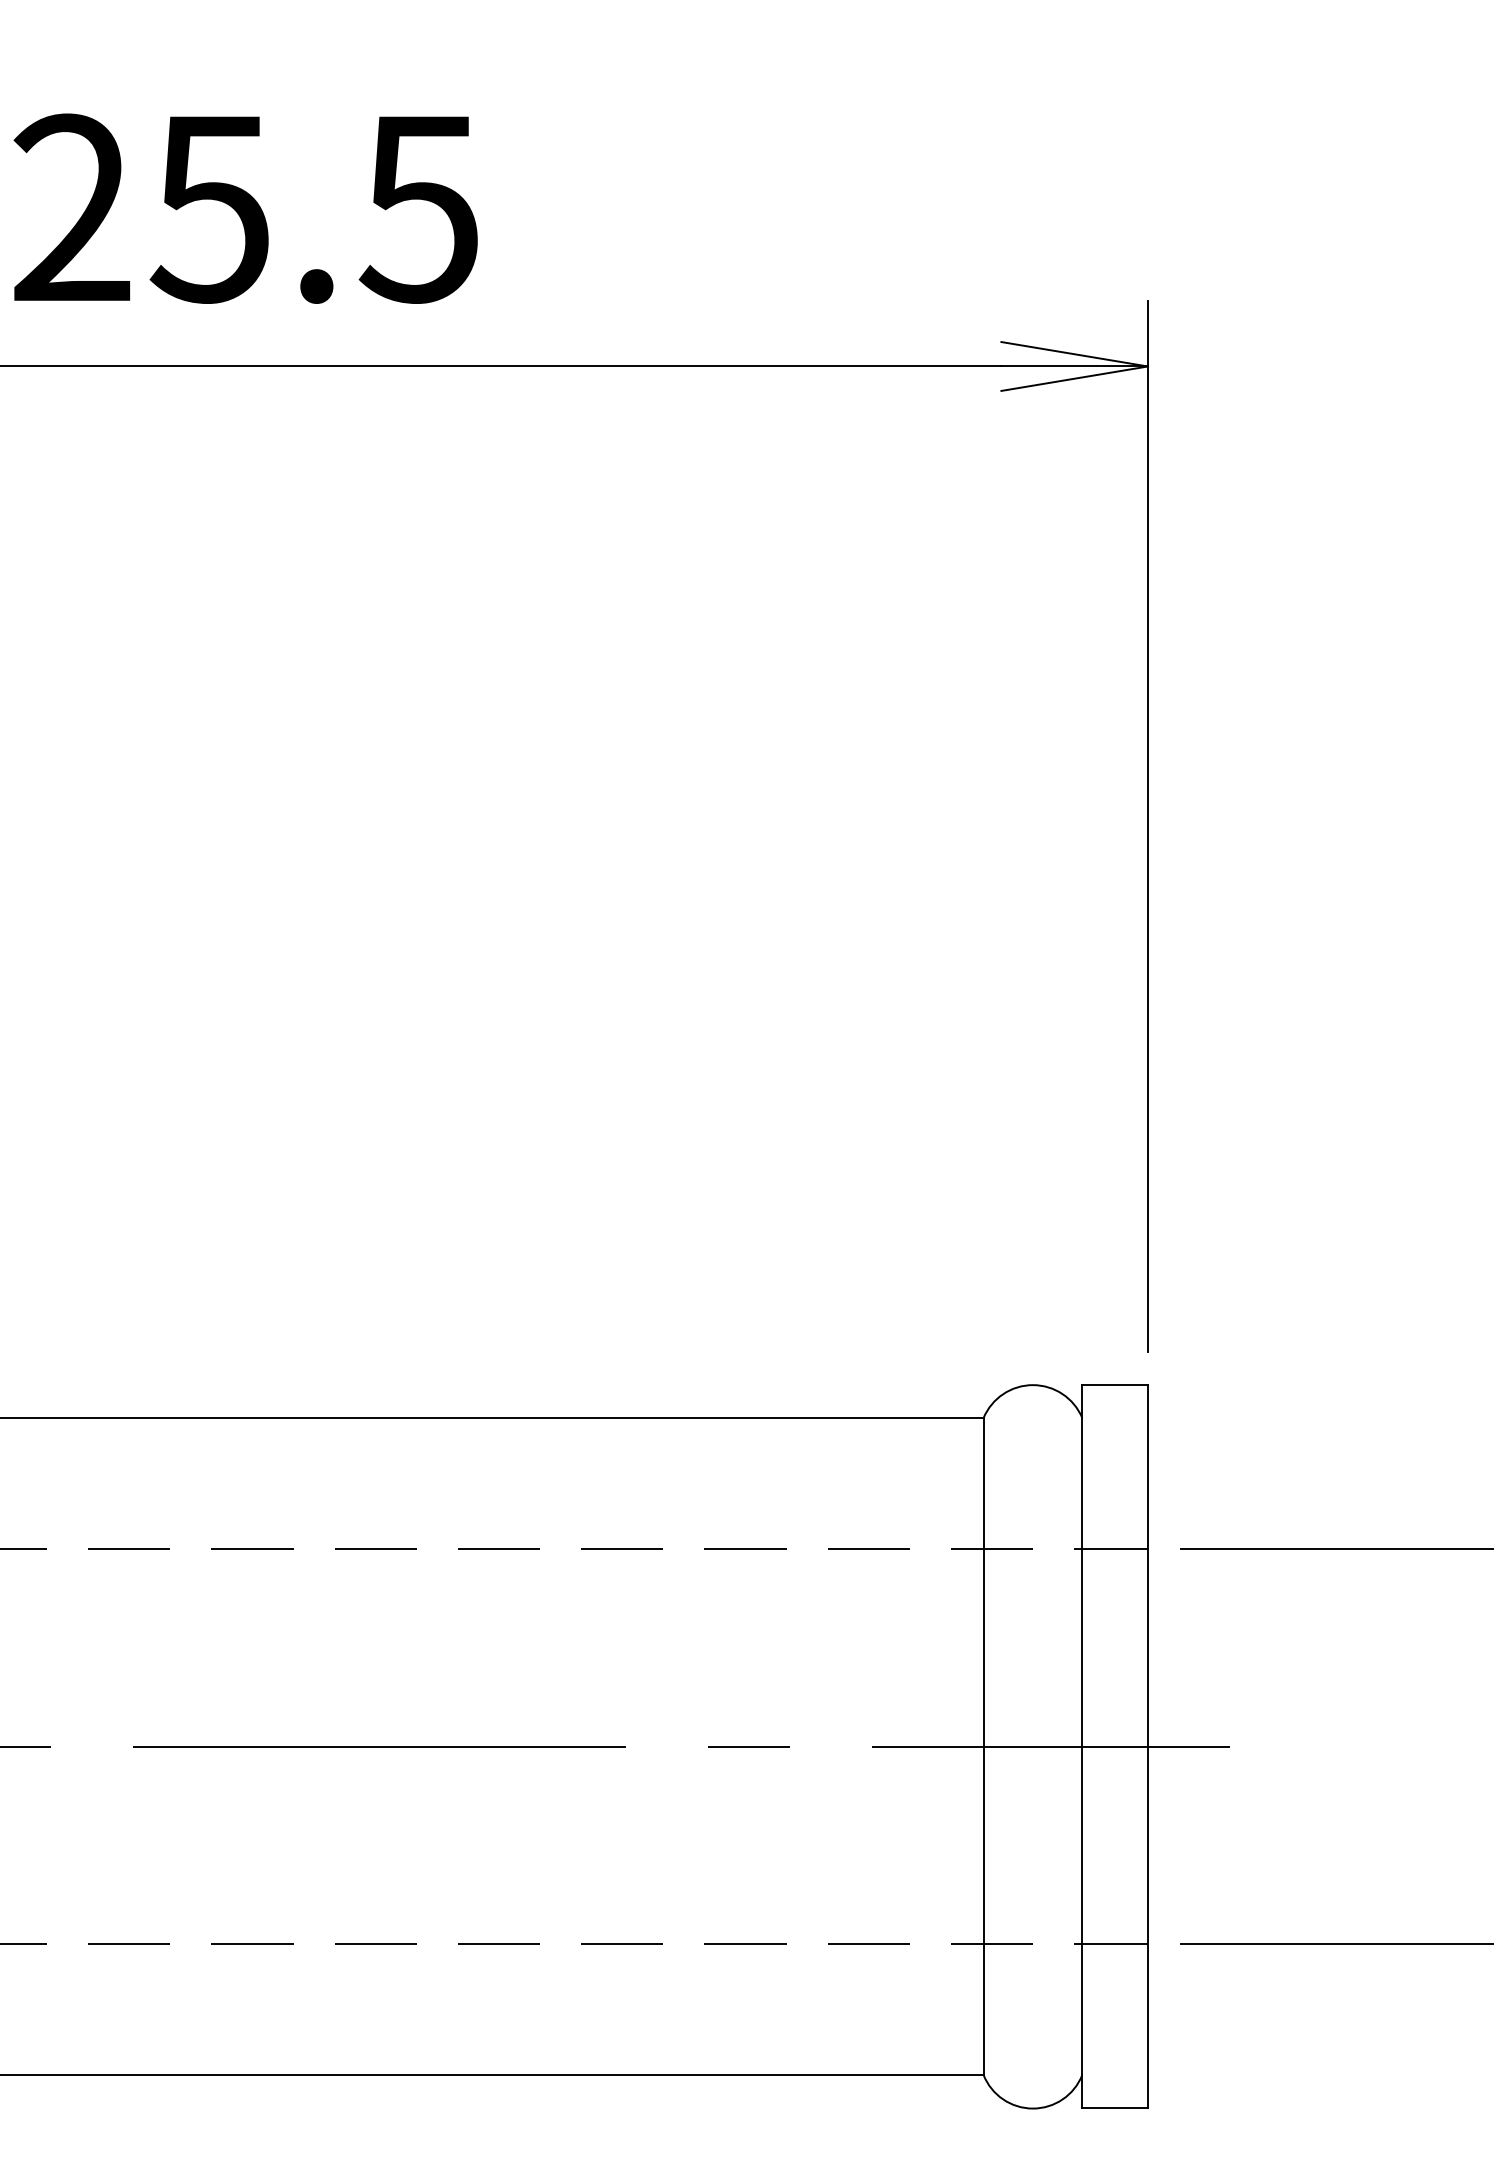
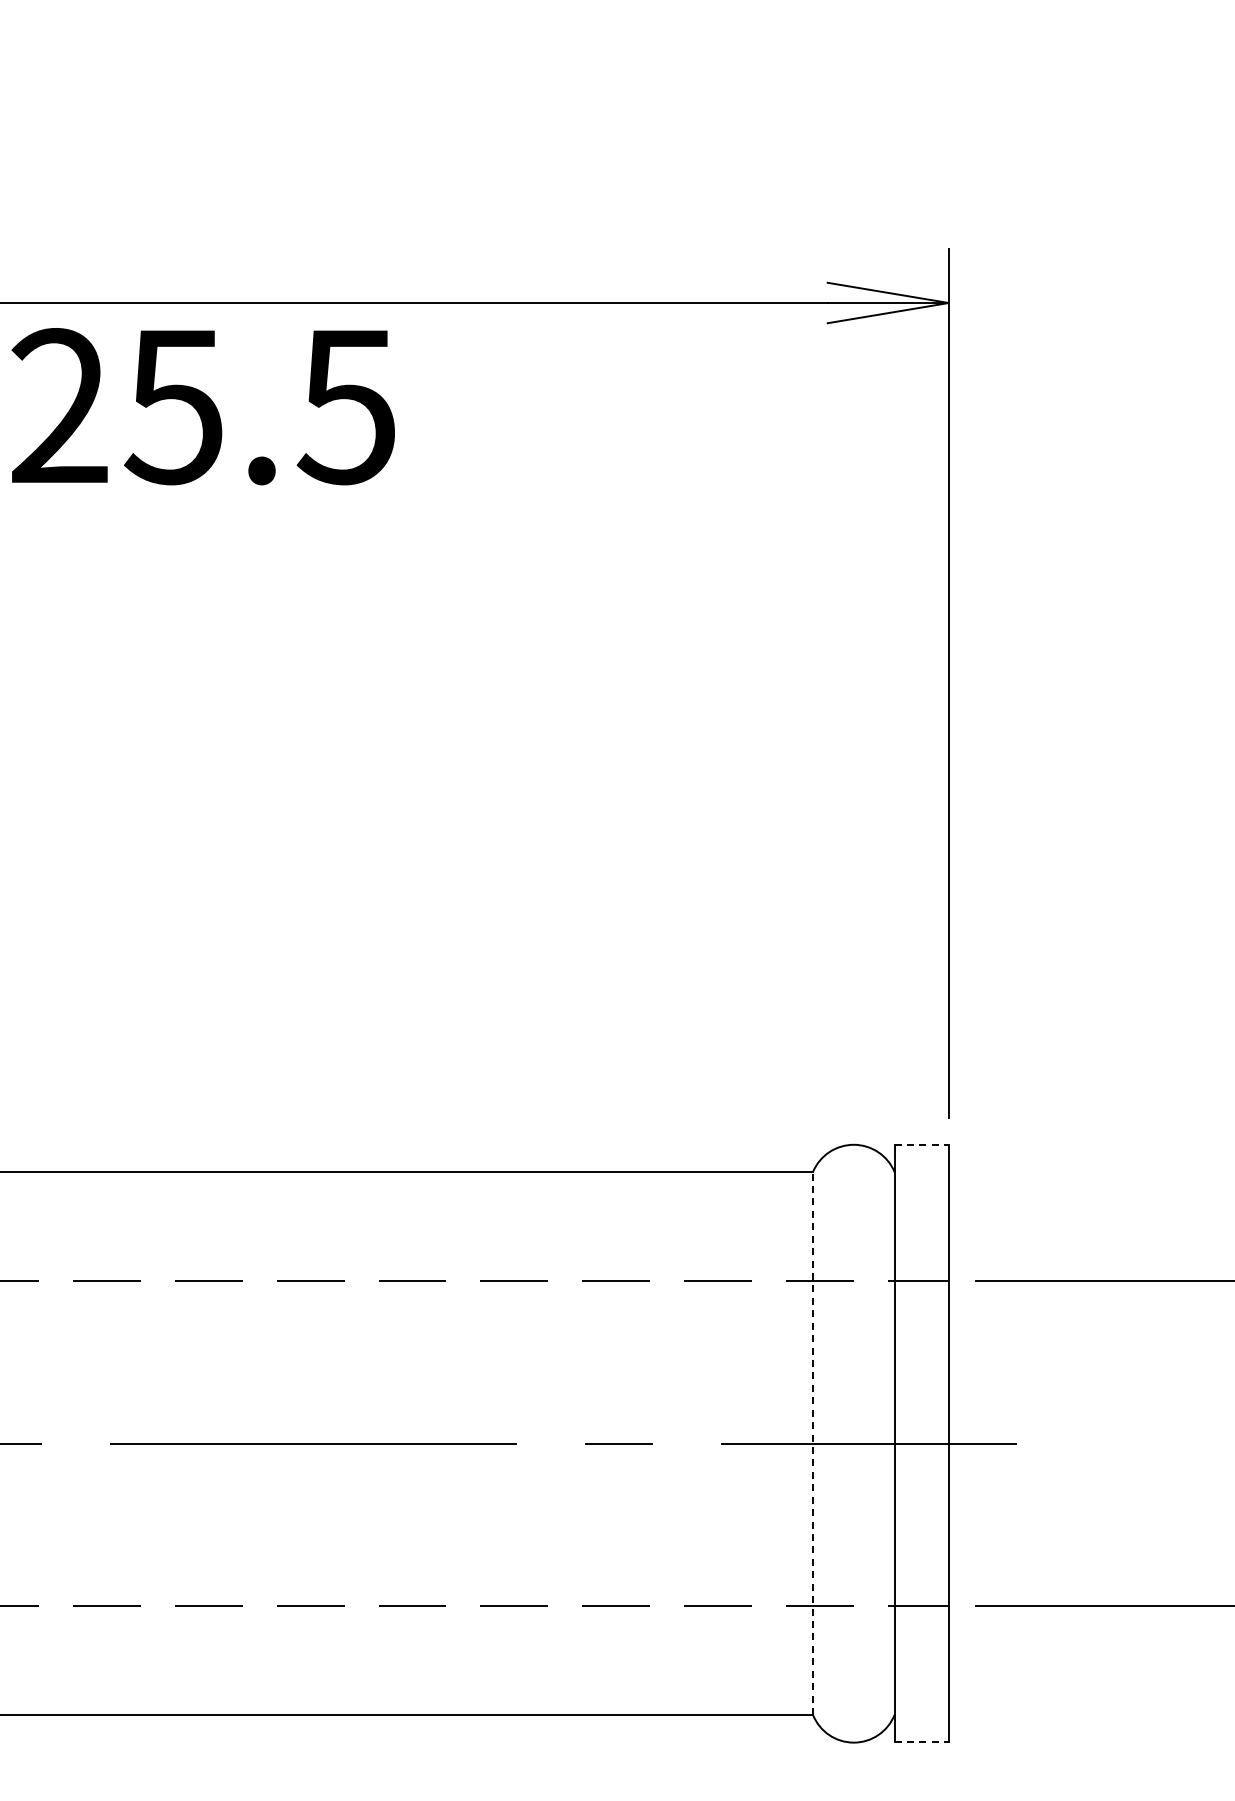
text: (244, 208) -> (202, 406), moved
line: (1116, 1384) -> (922, 1144), solid -> dashed
line: (984, 1746) -> (813, 1443), solid -> dashed
line: (1116, 2108) -> (922, 1742), solid -> dashed

